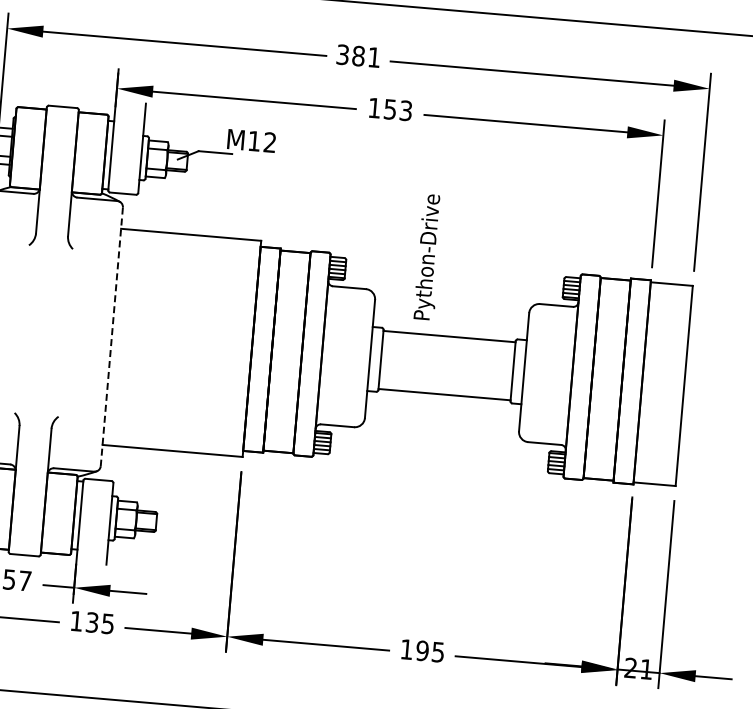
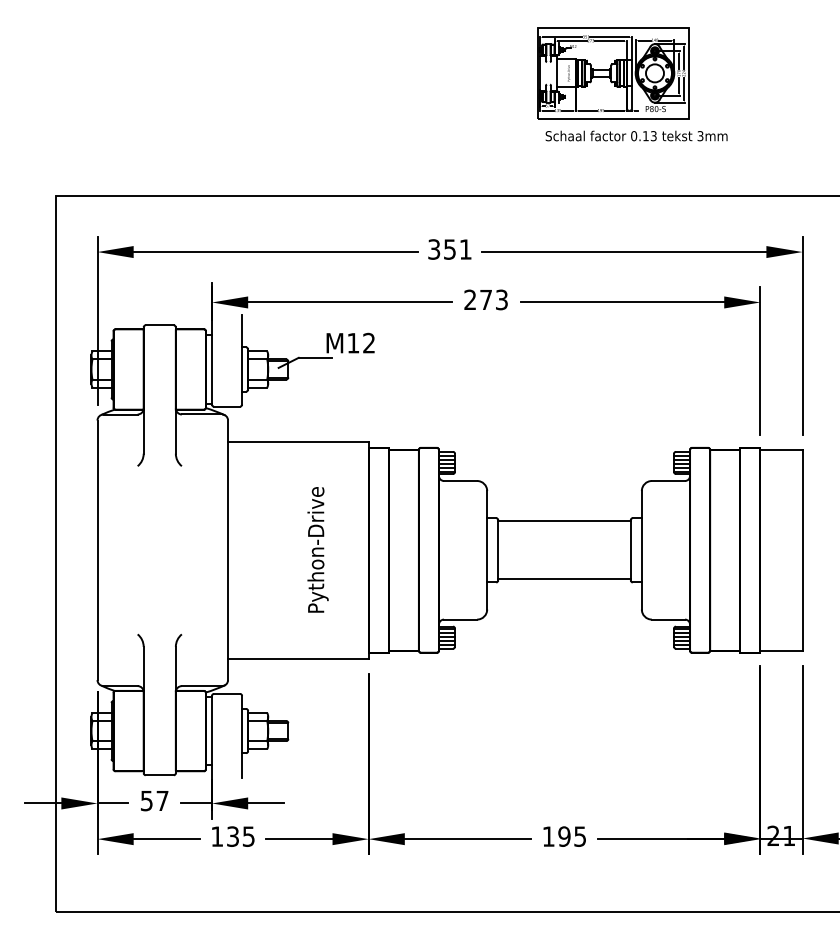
text: (358, 56) -> (449, 249), 381 -> 351
text: (381, 108) -> (477, 299), 153 -> 273
text: (428, 256) -> (317, 549), moved
line: (112, 337) -> (228, 550), dashed -> solid

